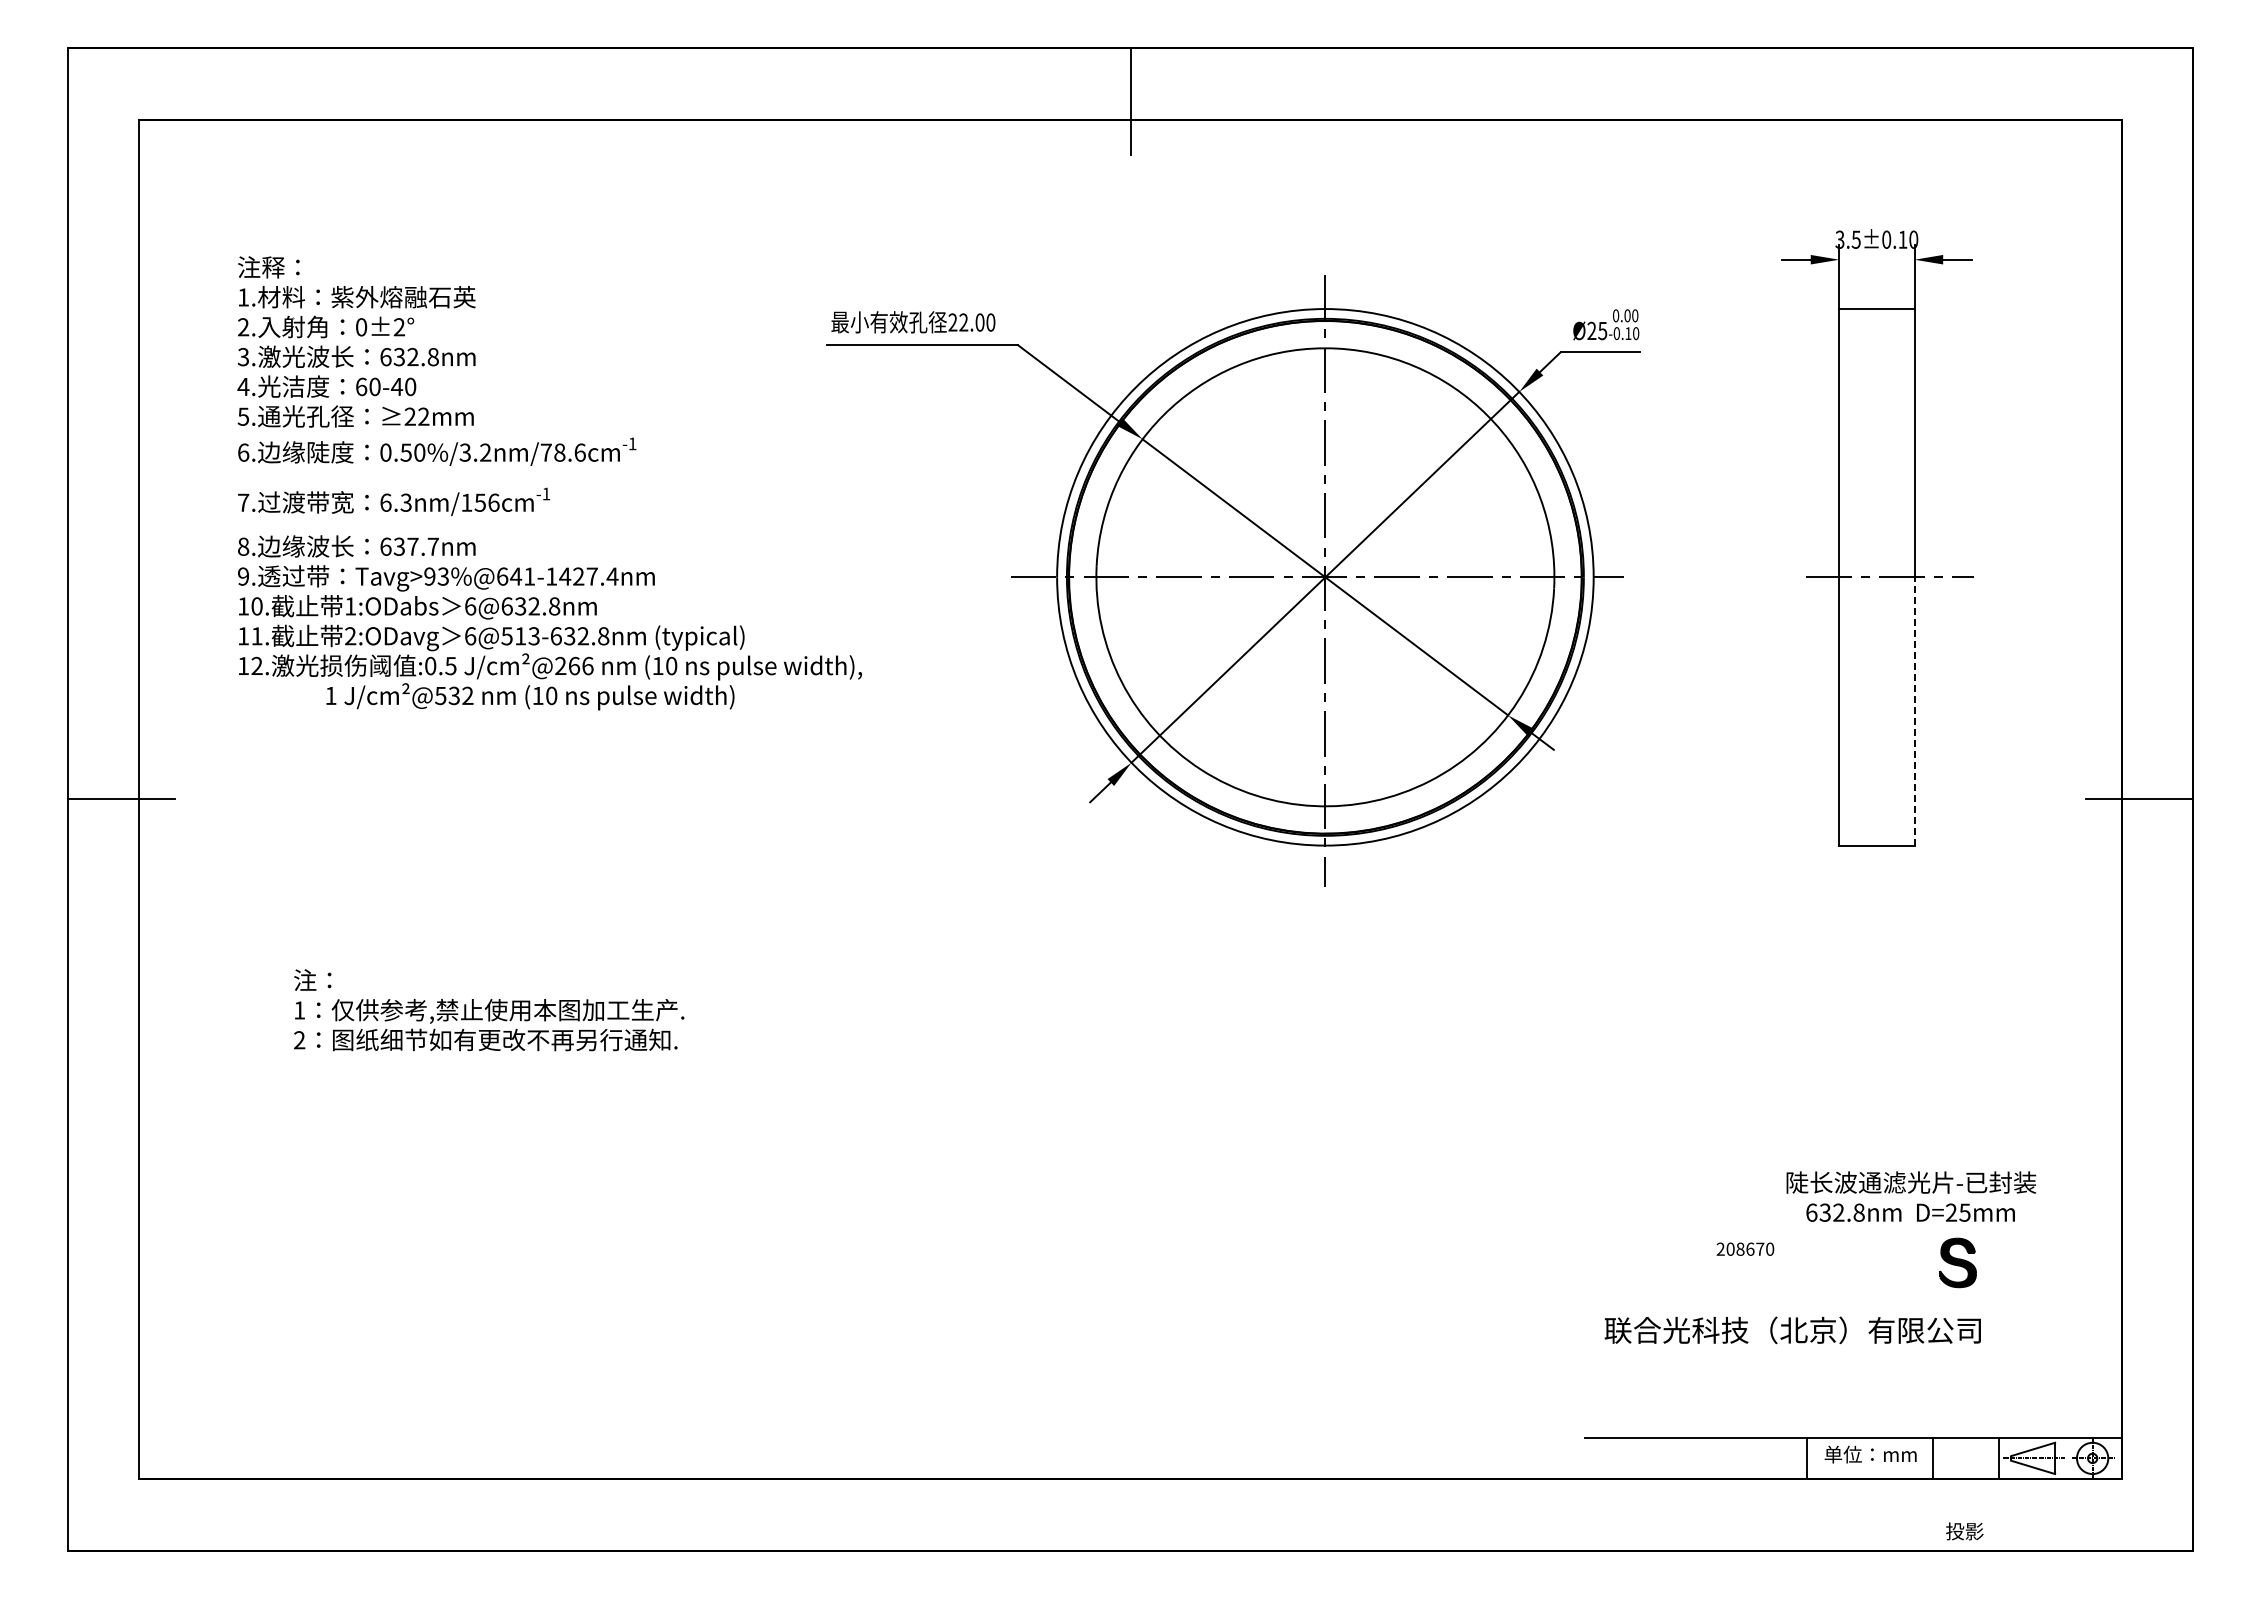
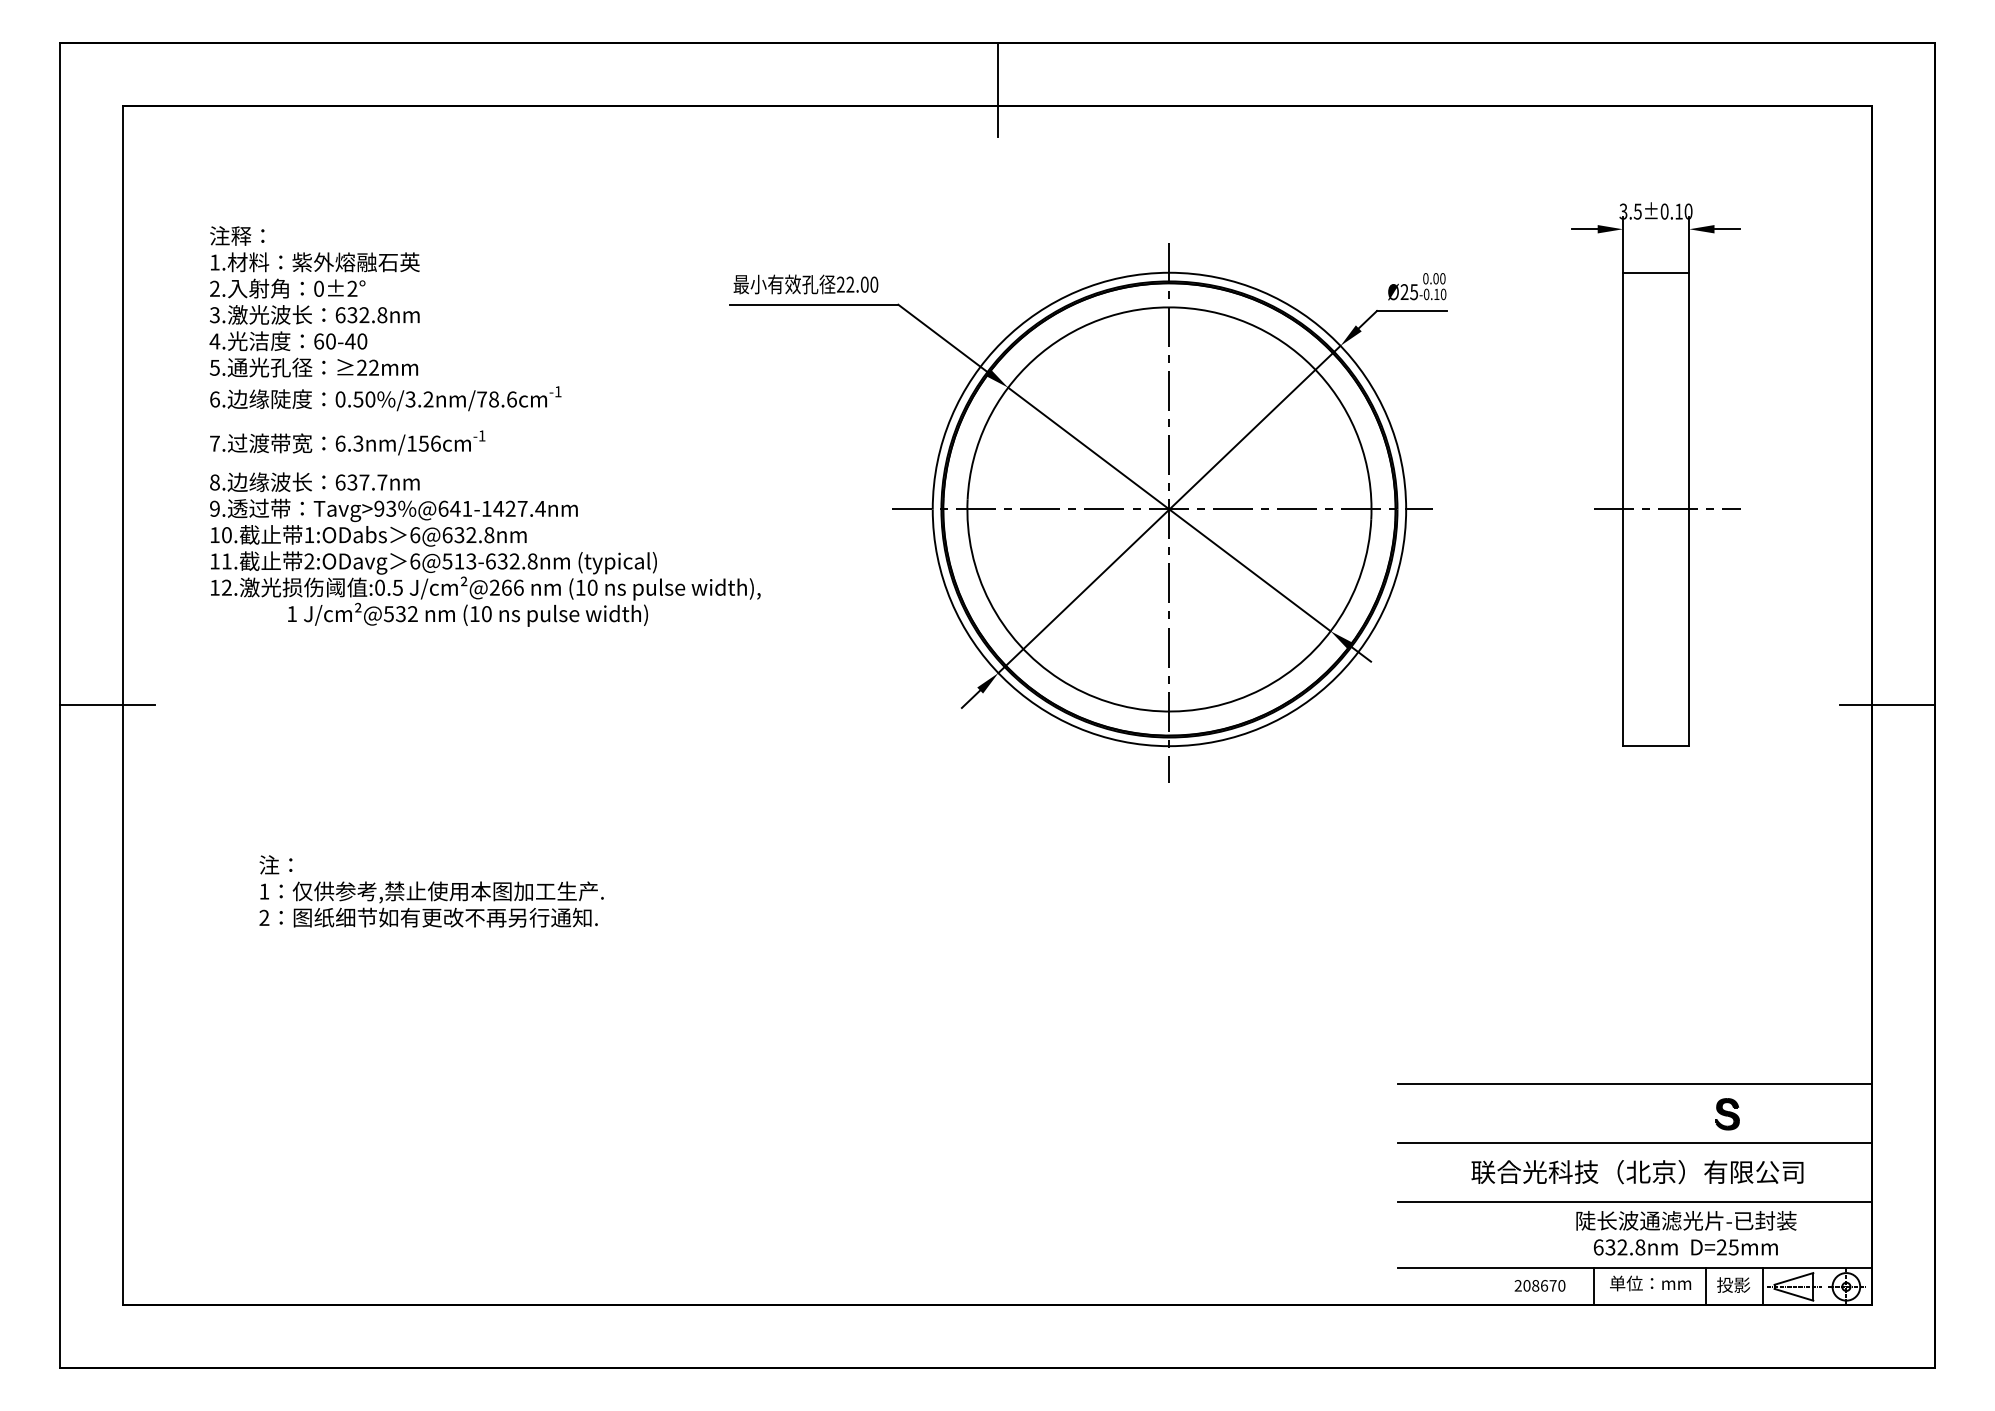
line: (1914, 710) -> (1689, 626), dashed -> solid
text: (1911, 1196) -> (1686, 1233), moved
line: (1852, 1228) -> (1634, 1084), added
text: (1745, 1248) -> (1540, 1285), moved
part: (1957, 1262) -> (1727, 1114), size x0.71
line: (1852, 1295) -> (1634, 1143), added
text: (1792, 1330) -> (1637, 1172), moved
line: (1852, 1362) -> (1634, 1202), added
text: (1964, 1531) -> (1733, 1285), moved

